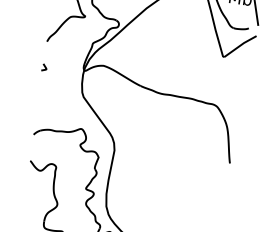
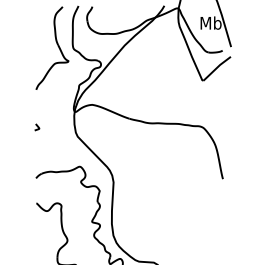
curve: (44, 67) -> (37, 127), moved

